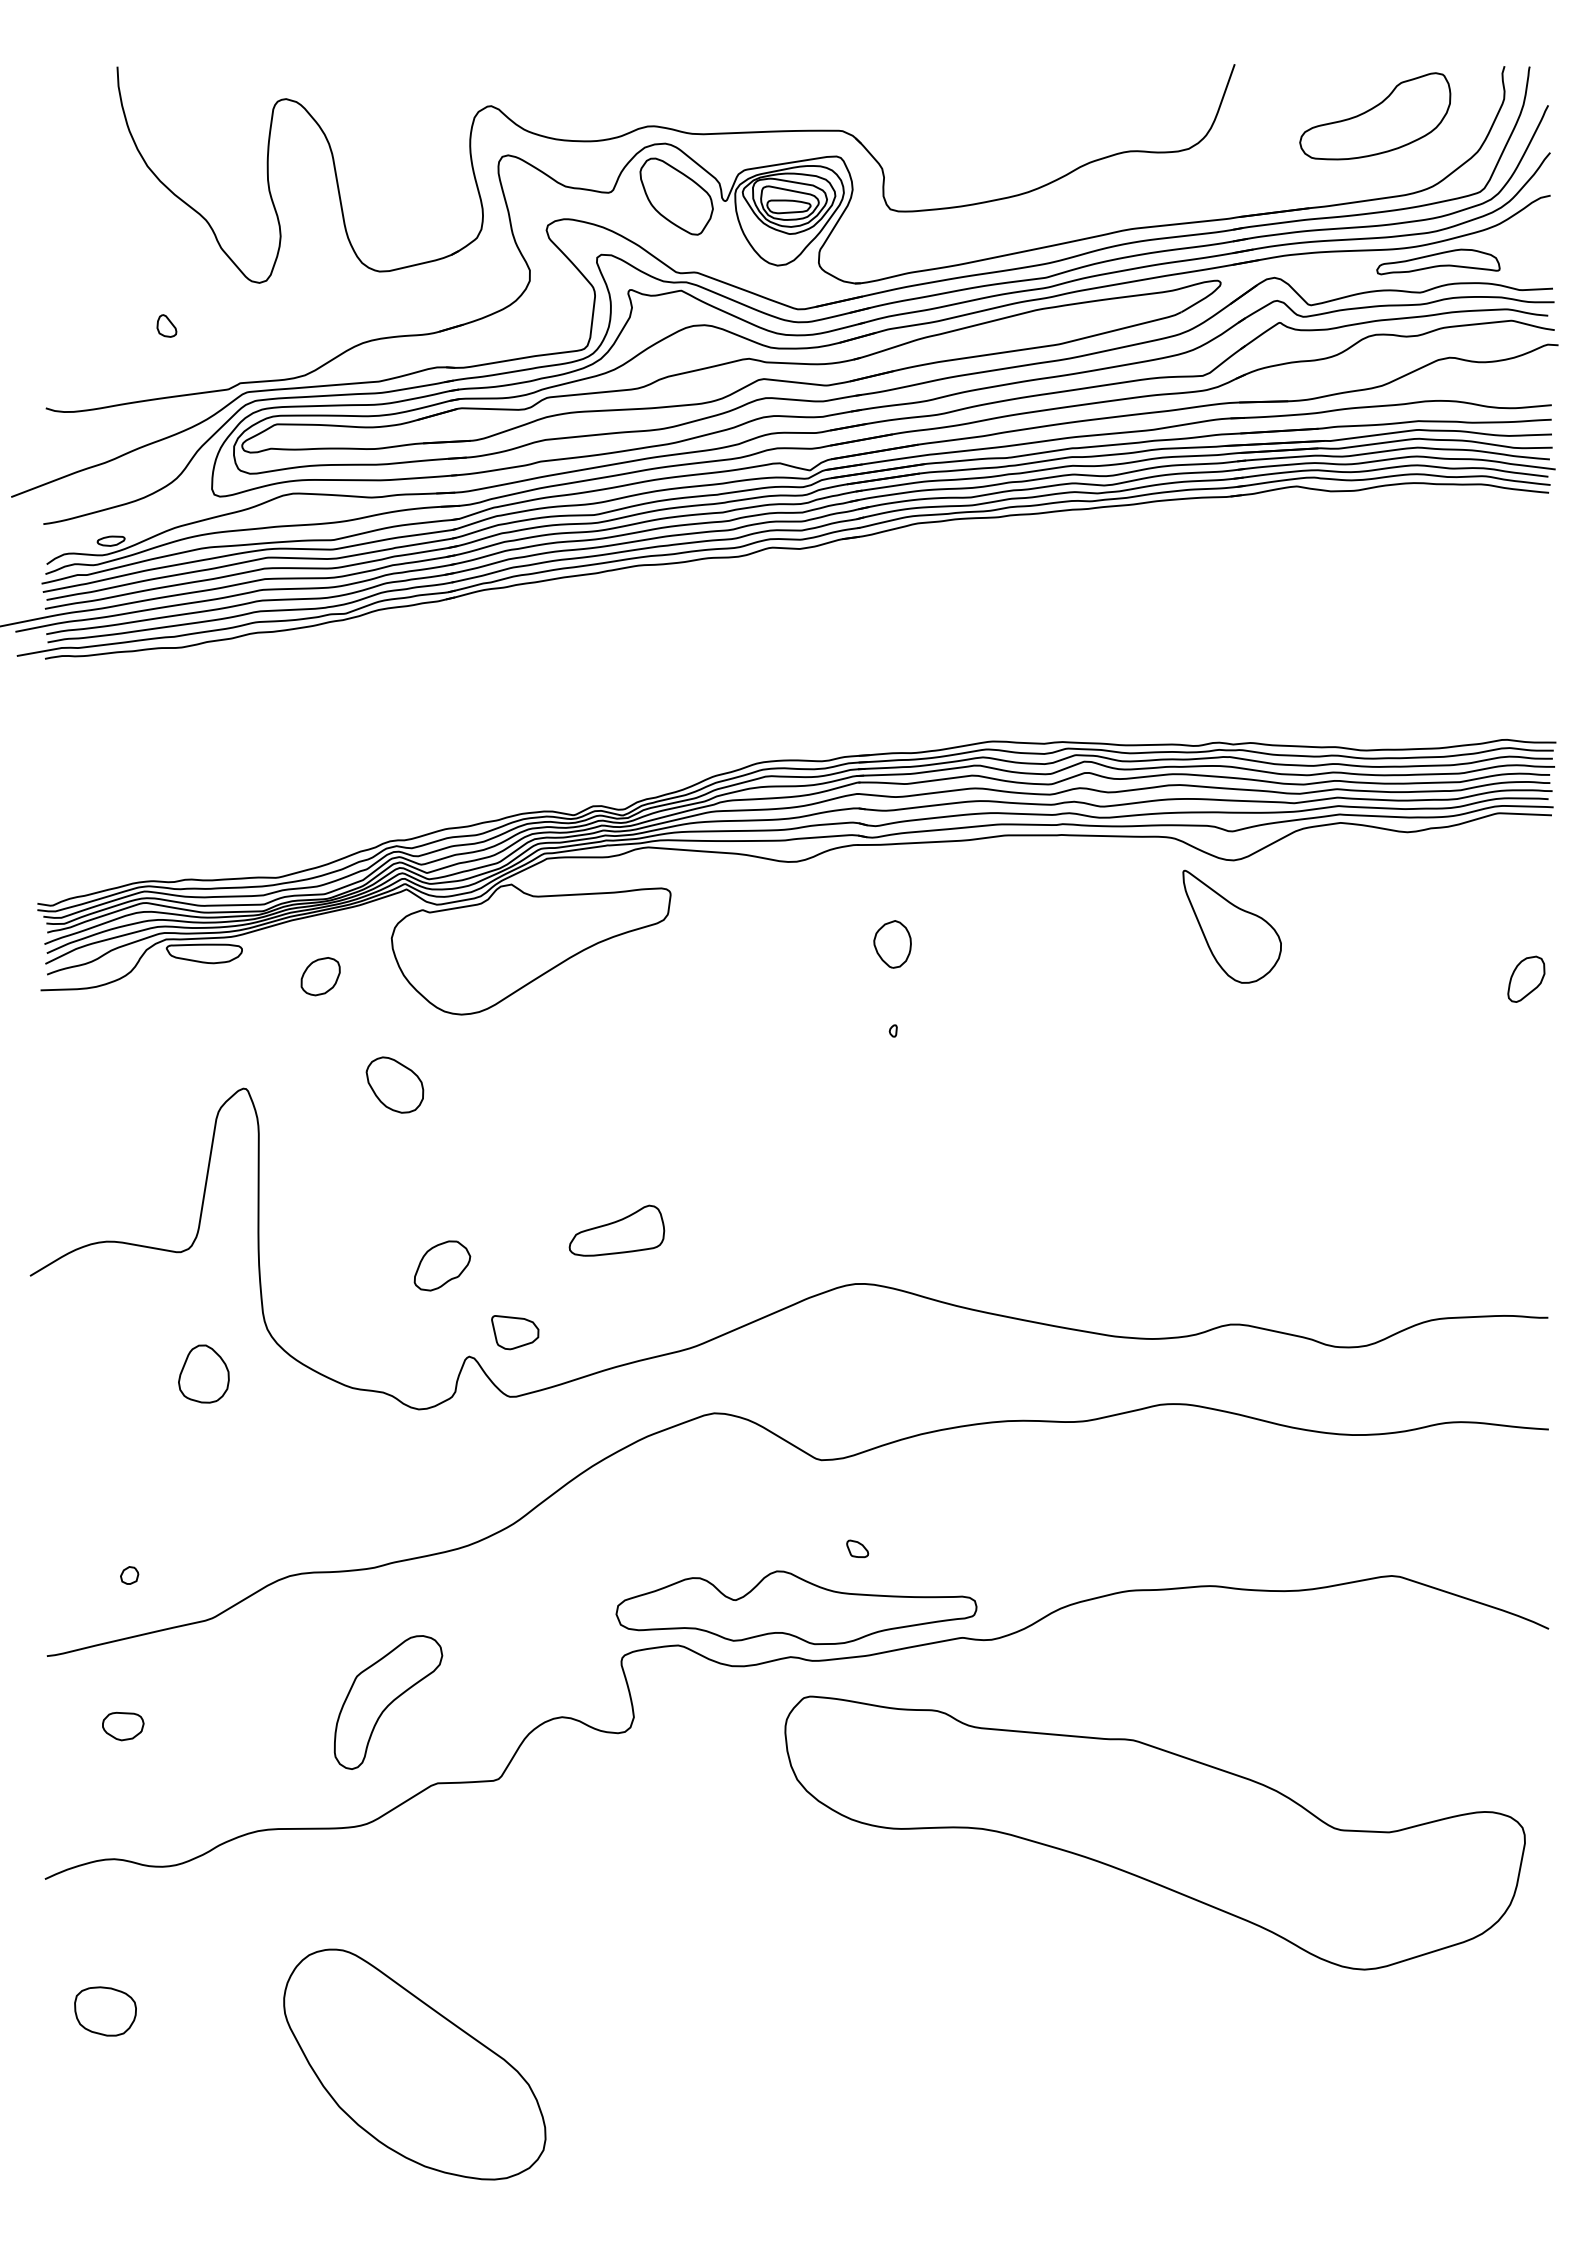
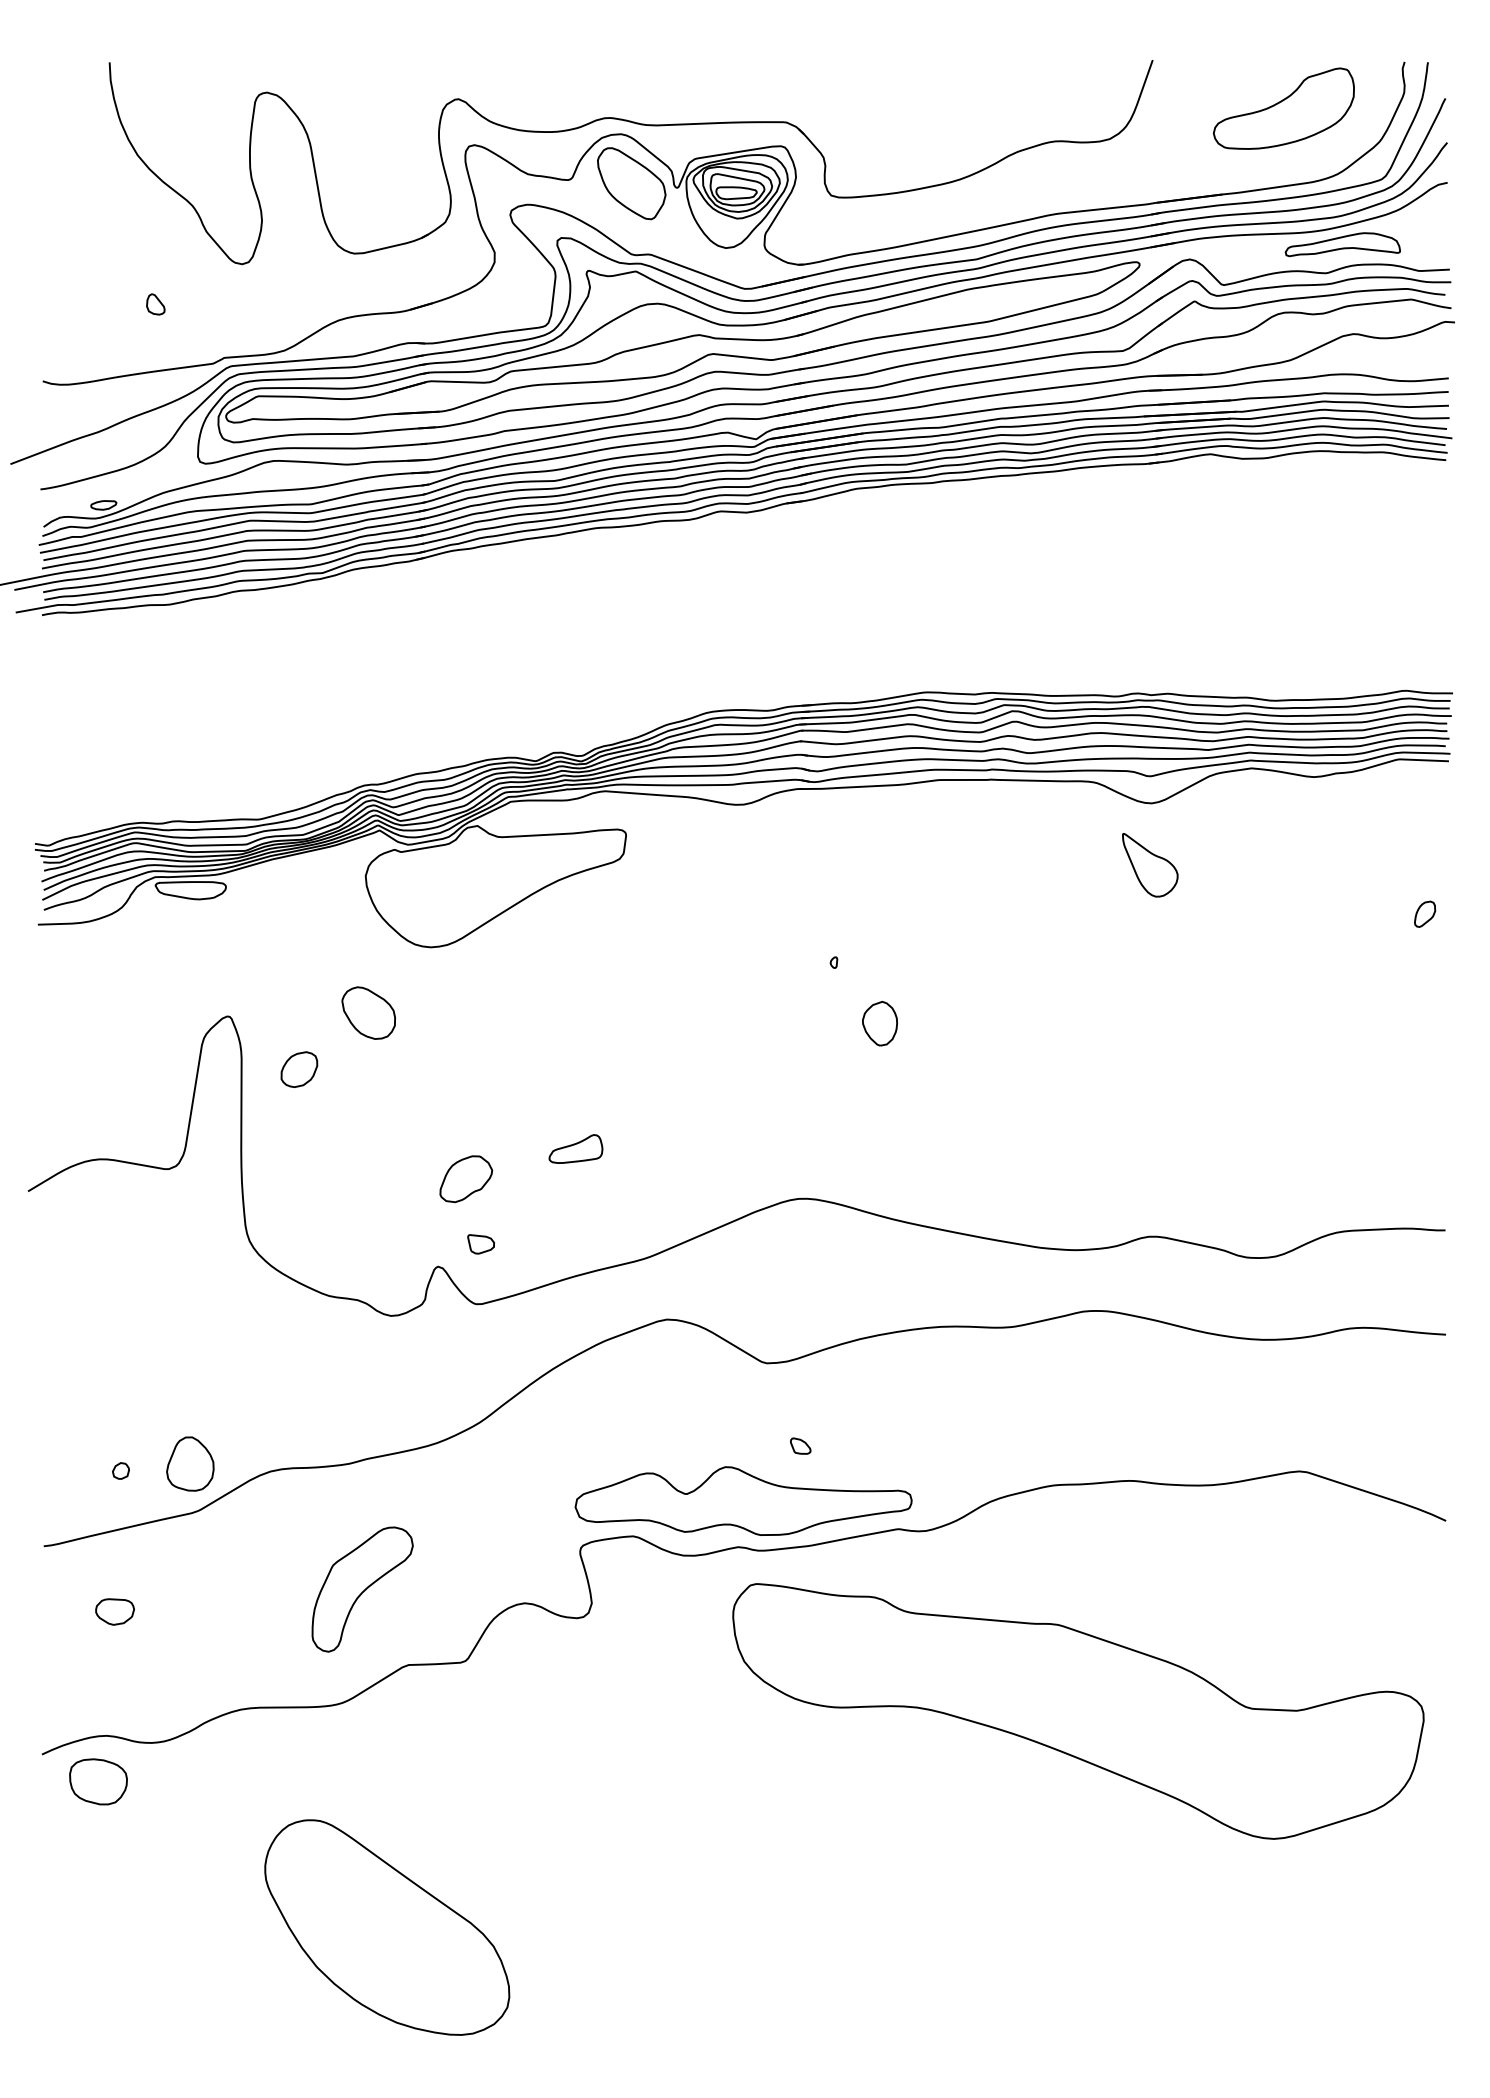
part: (1231, 926) -> (1149, 865), size x0.6
part: (892, 944) -> (879, 1023), moved
part: (320, 976) -> (299, 1069), moved
part: (1526, 978) -> (1425, 913), size x0.6
part: (616, 1230) -> (575, 1148), size x0.6
part: (442, 1265) -> (466, 1178), moved
part: (515, 1332) -> (481, 1244), size x0.6
part: (203, 1373) -> (189, 1463), moved
part: (105, 2011) -> (98, 1781), moved

